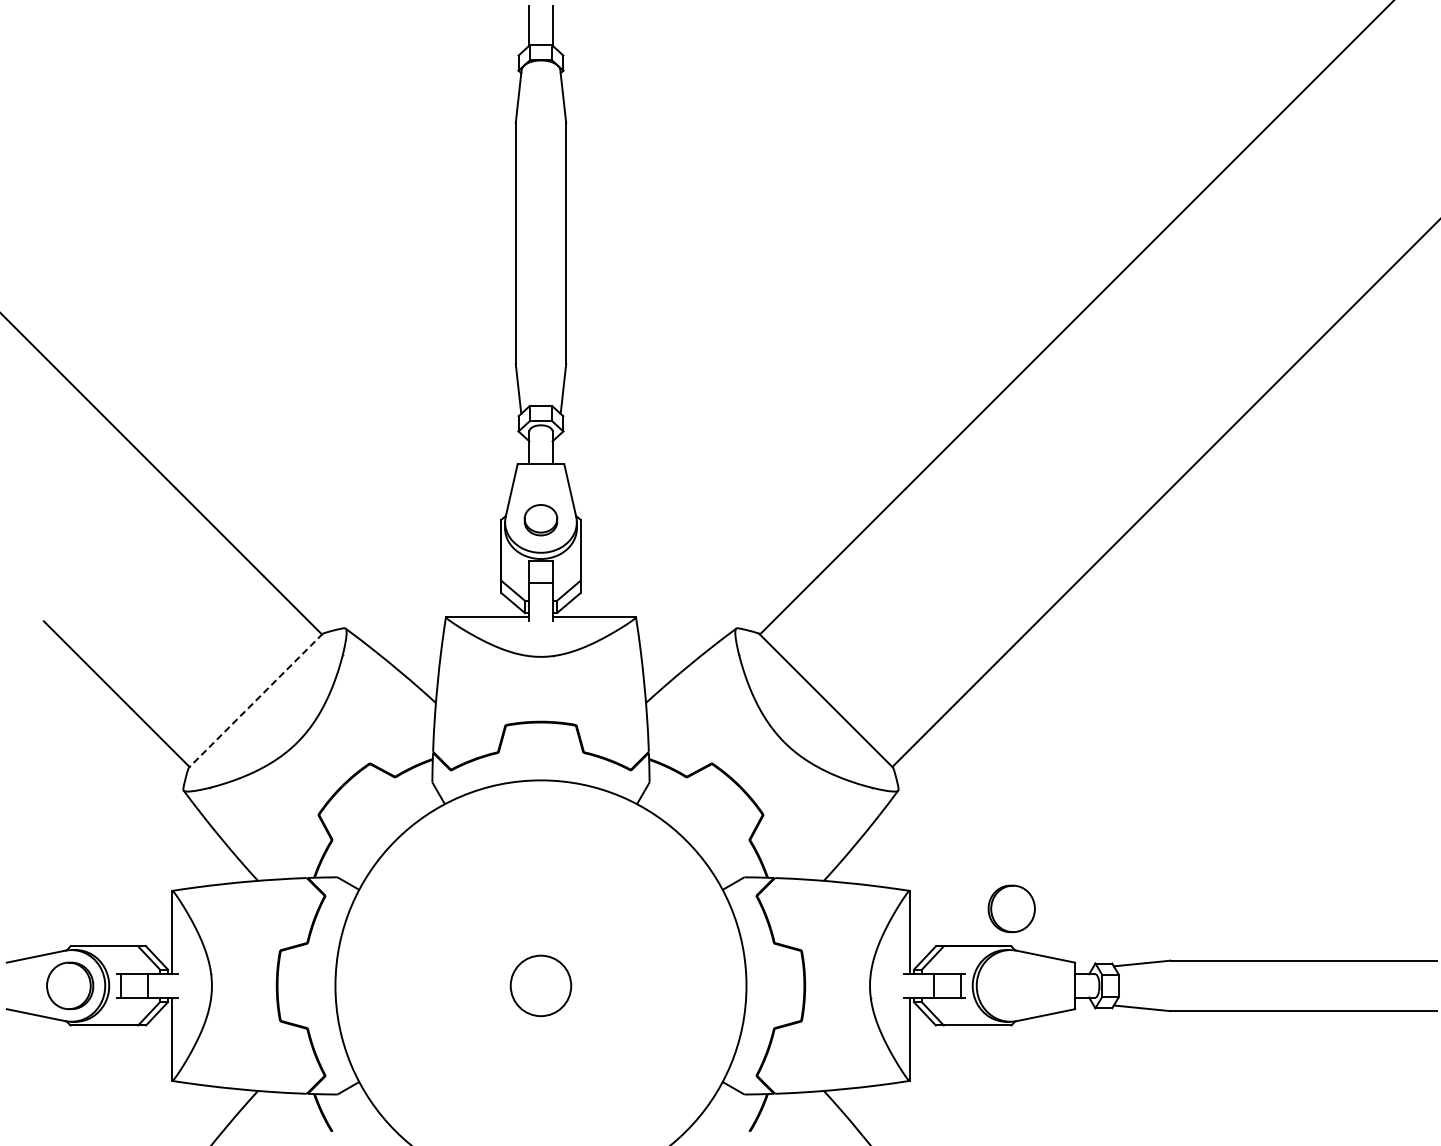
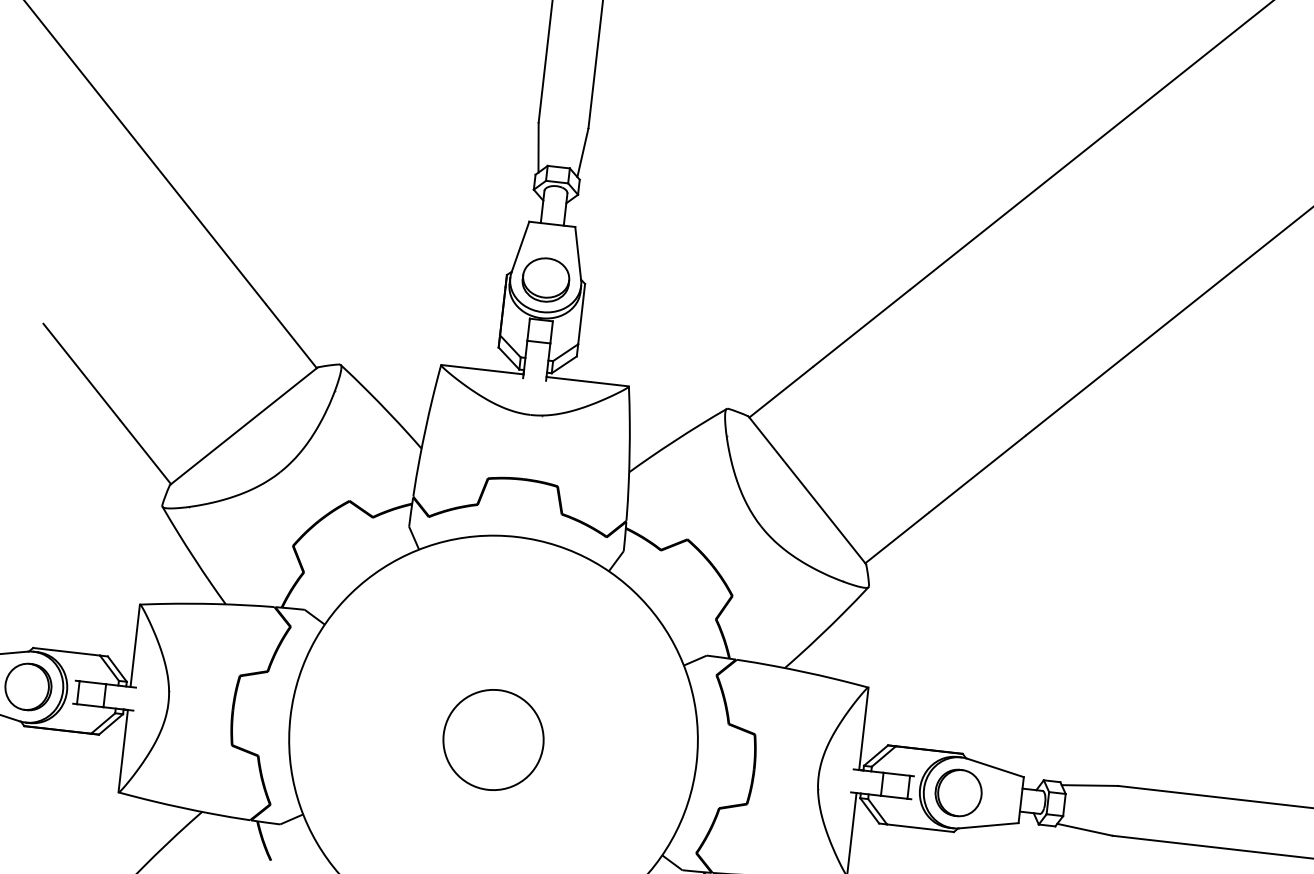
part: (540, 519) -> (545, 279), size x1.43
line: (255, 701) -> (243, 426), dashed -> solid
part: (1011, 908) -> (958, 792), moved
circle: (540, 985) -> (493, 739), size x1.67

